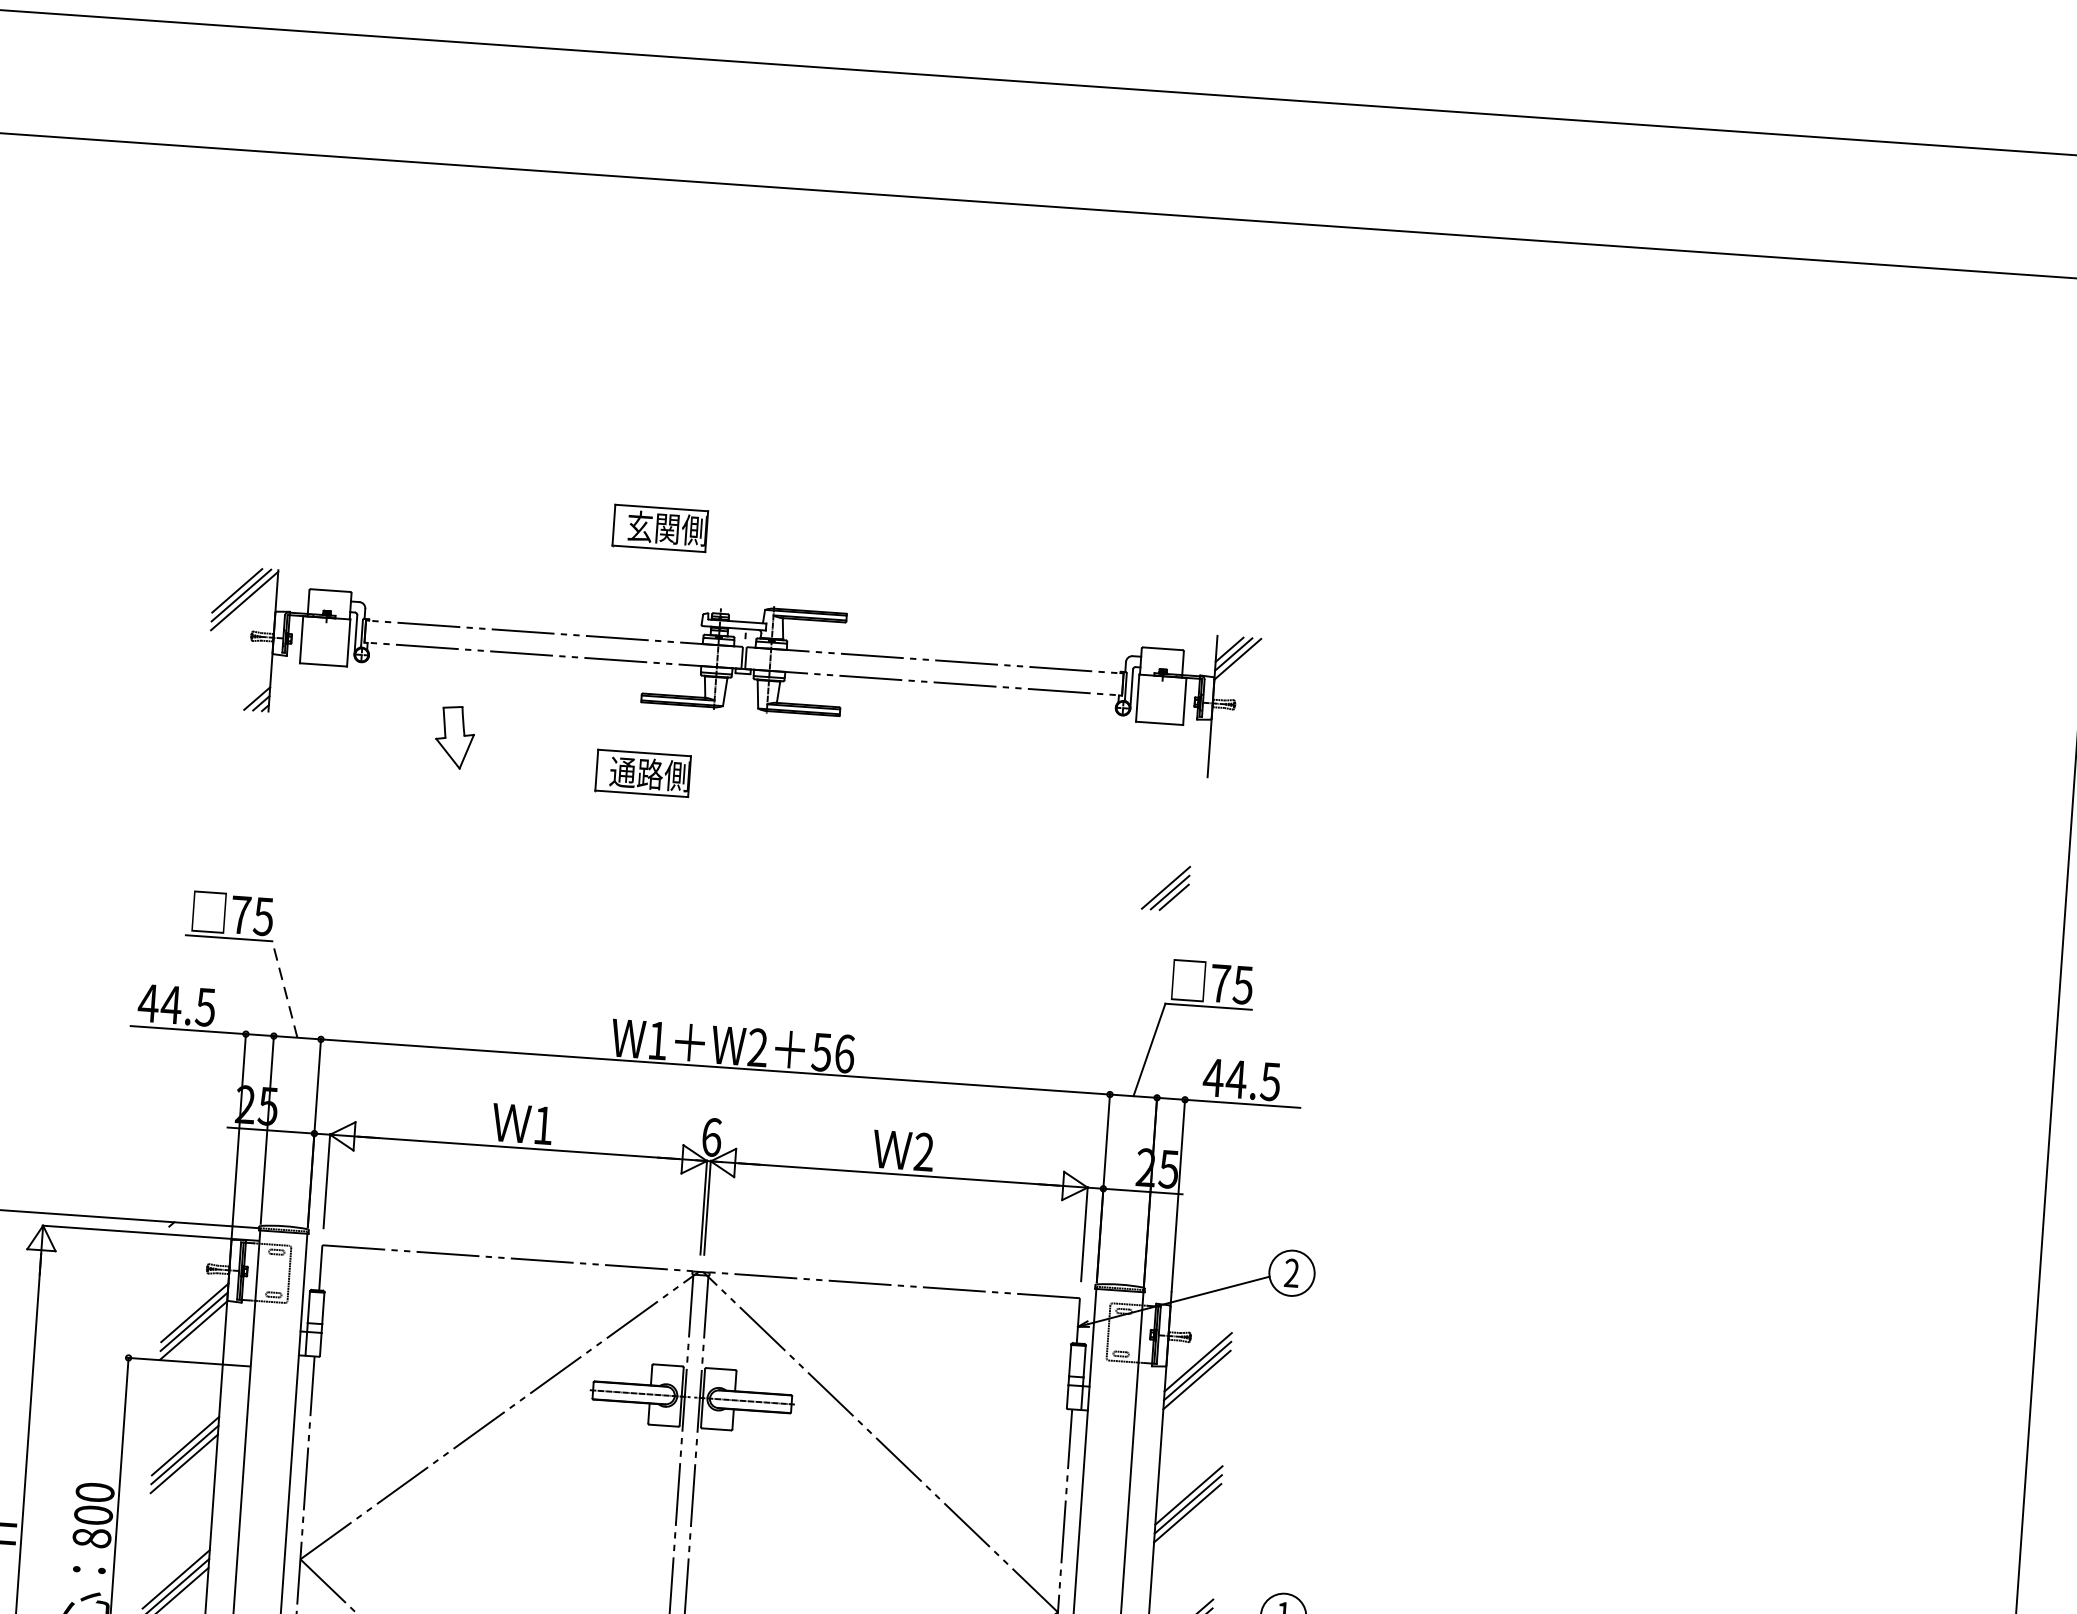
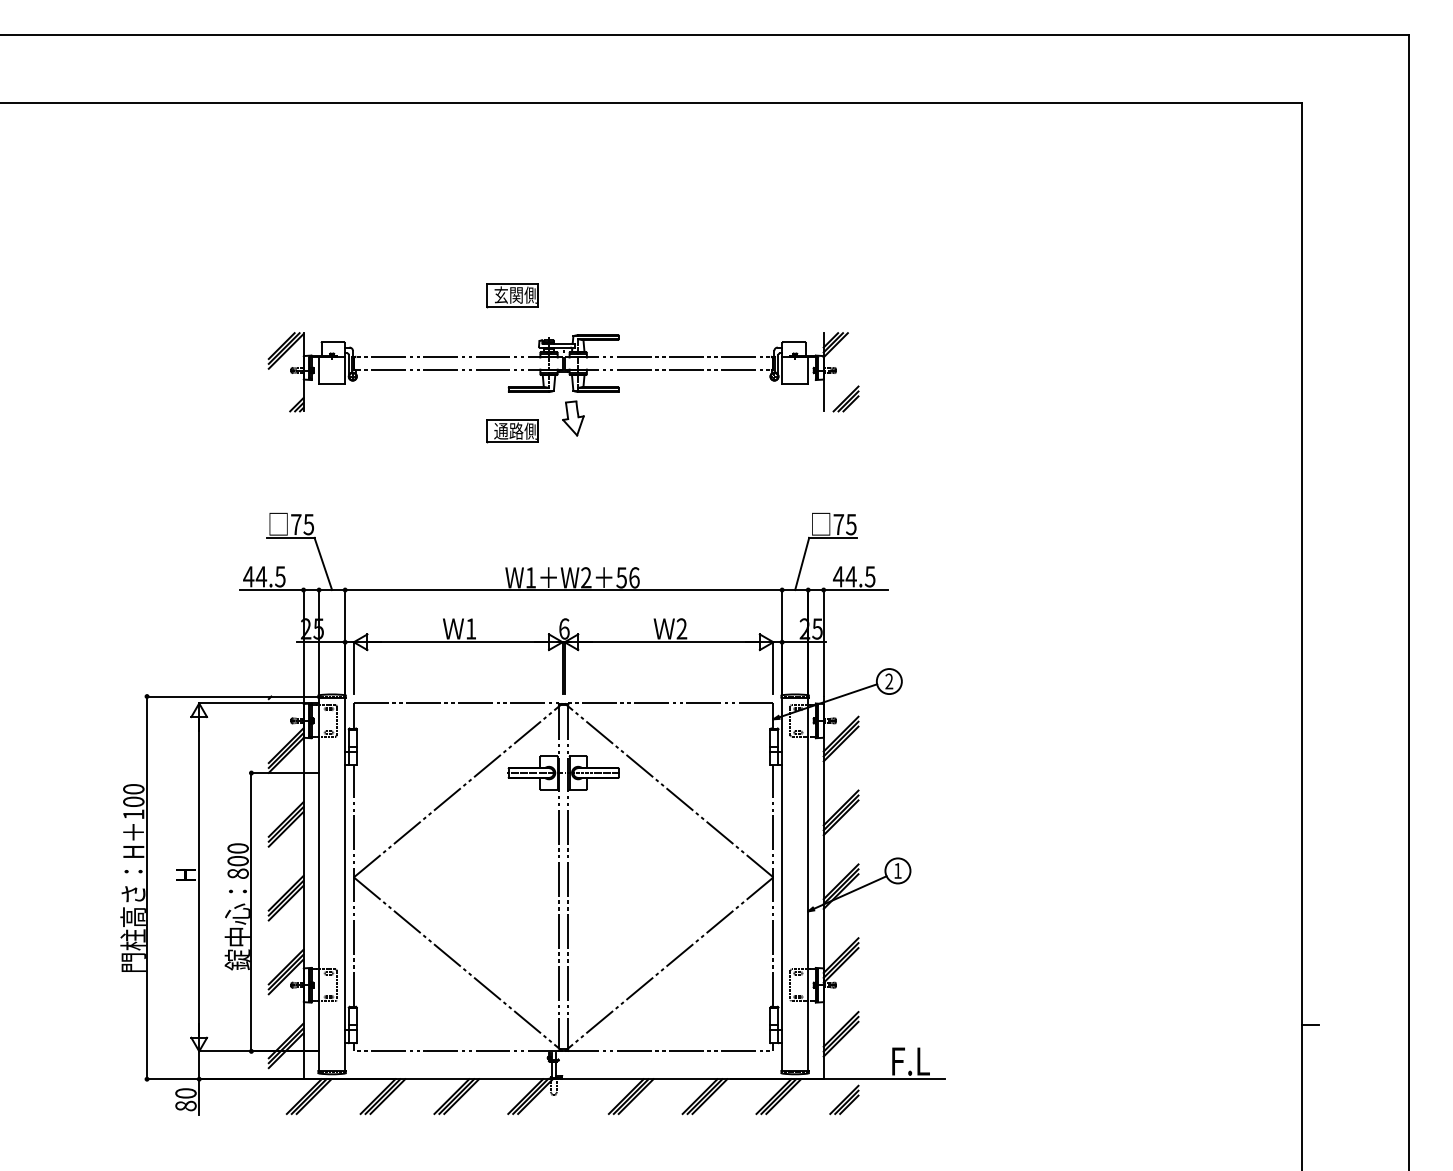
part: (455, 737) -> (573, 418), moved
part: (1165, 886) -> (845, 398), moved
line: (285, 988) -> (323, 563), dashed -> solid

